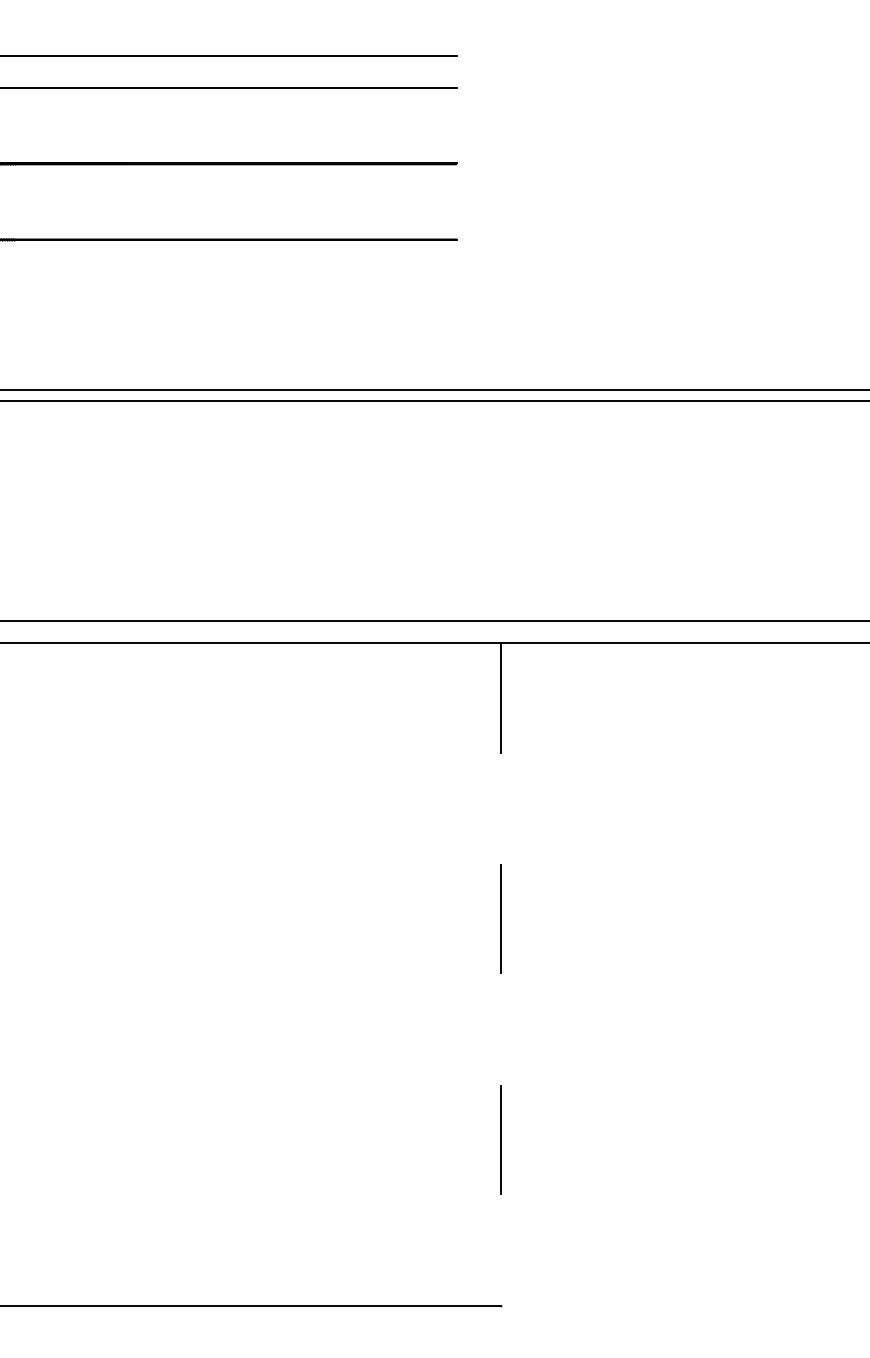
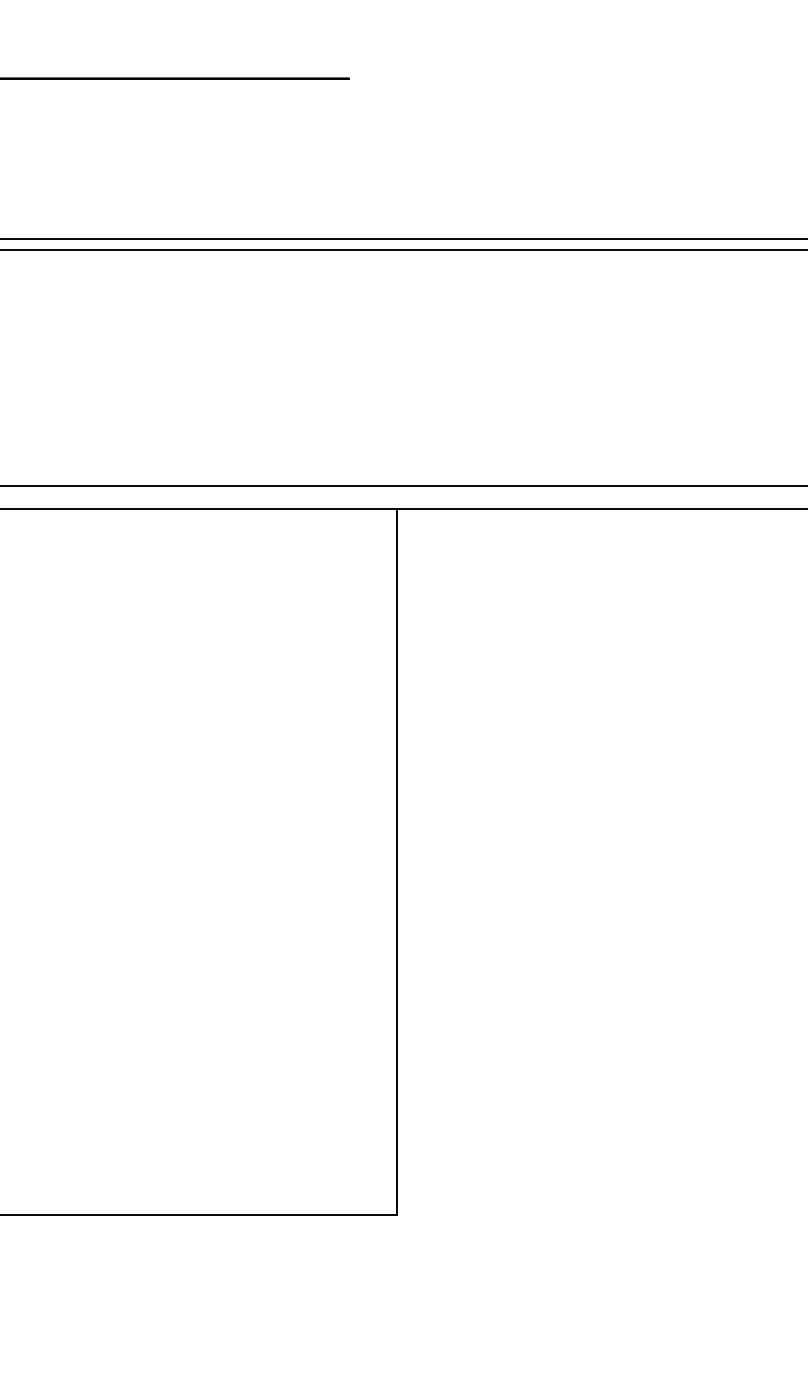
line: (501, 974) -> (396, 862), dashed -> solid

